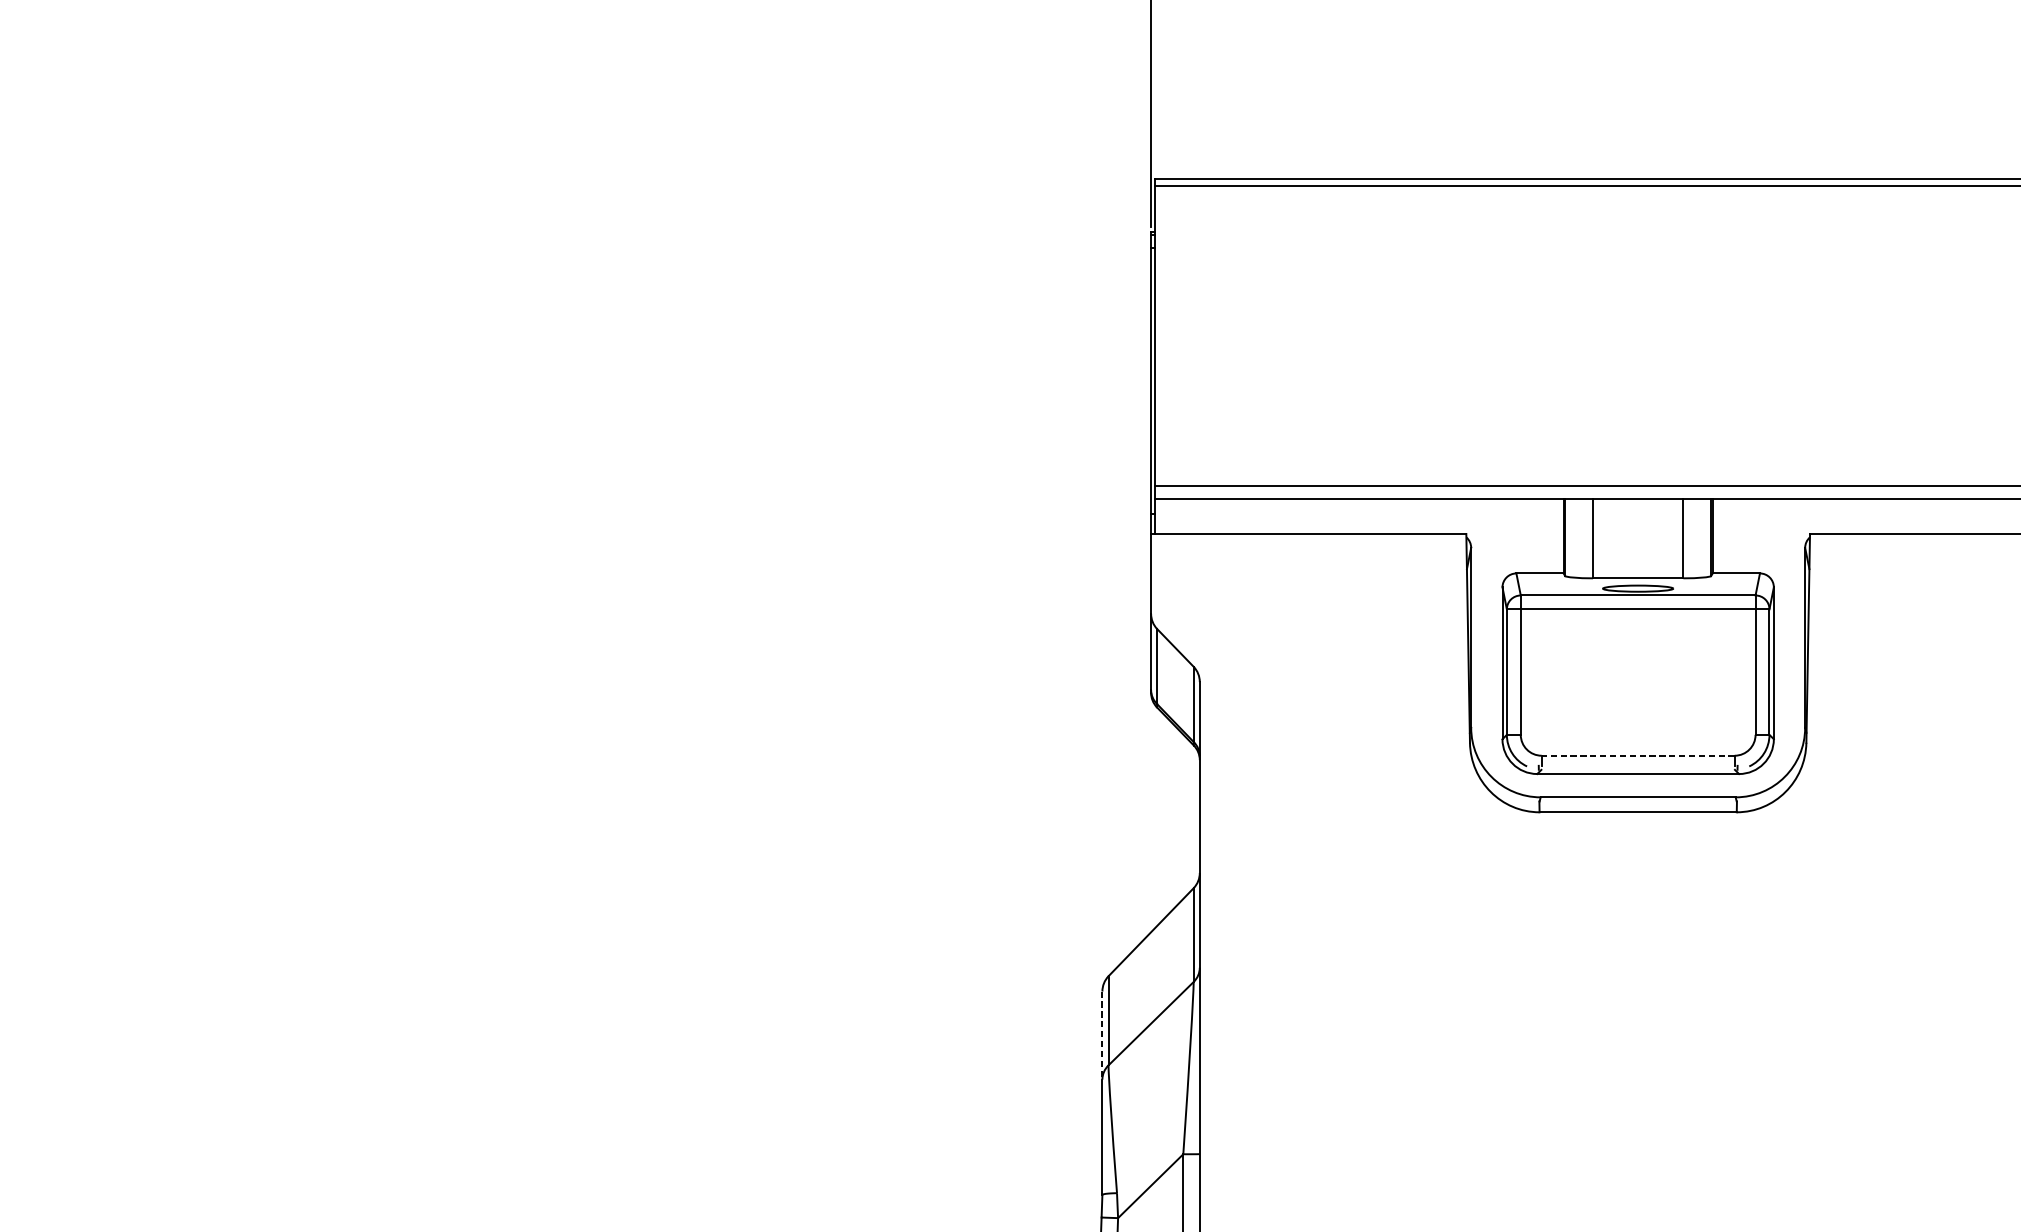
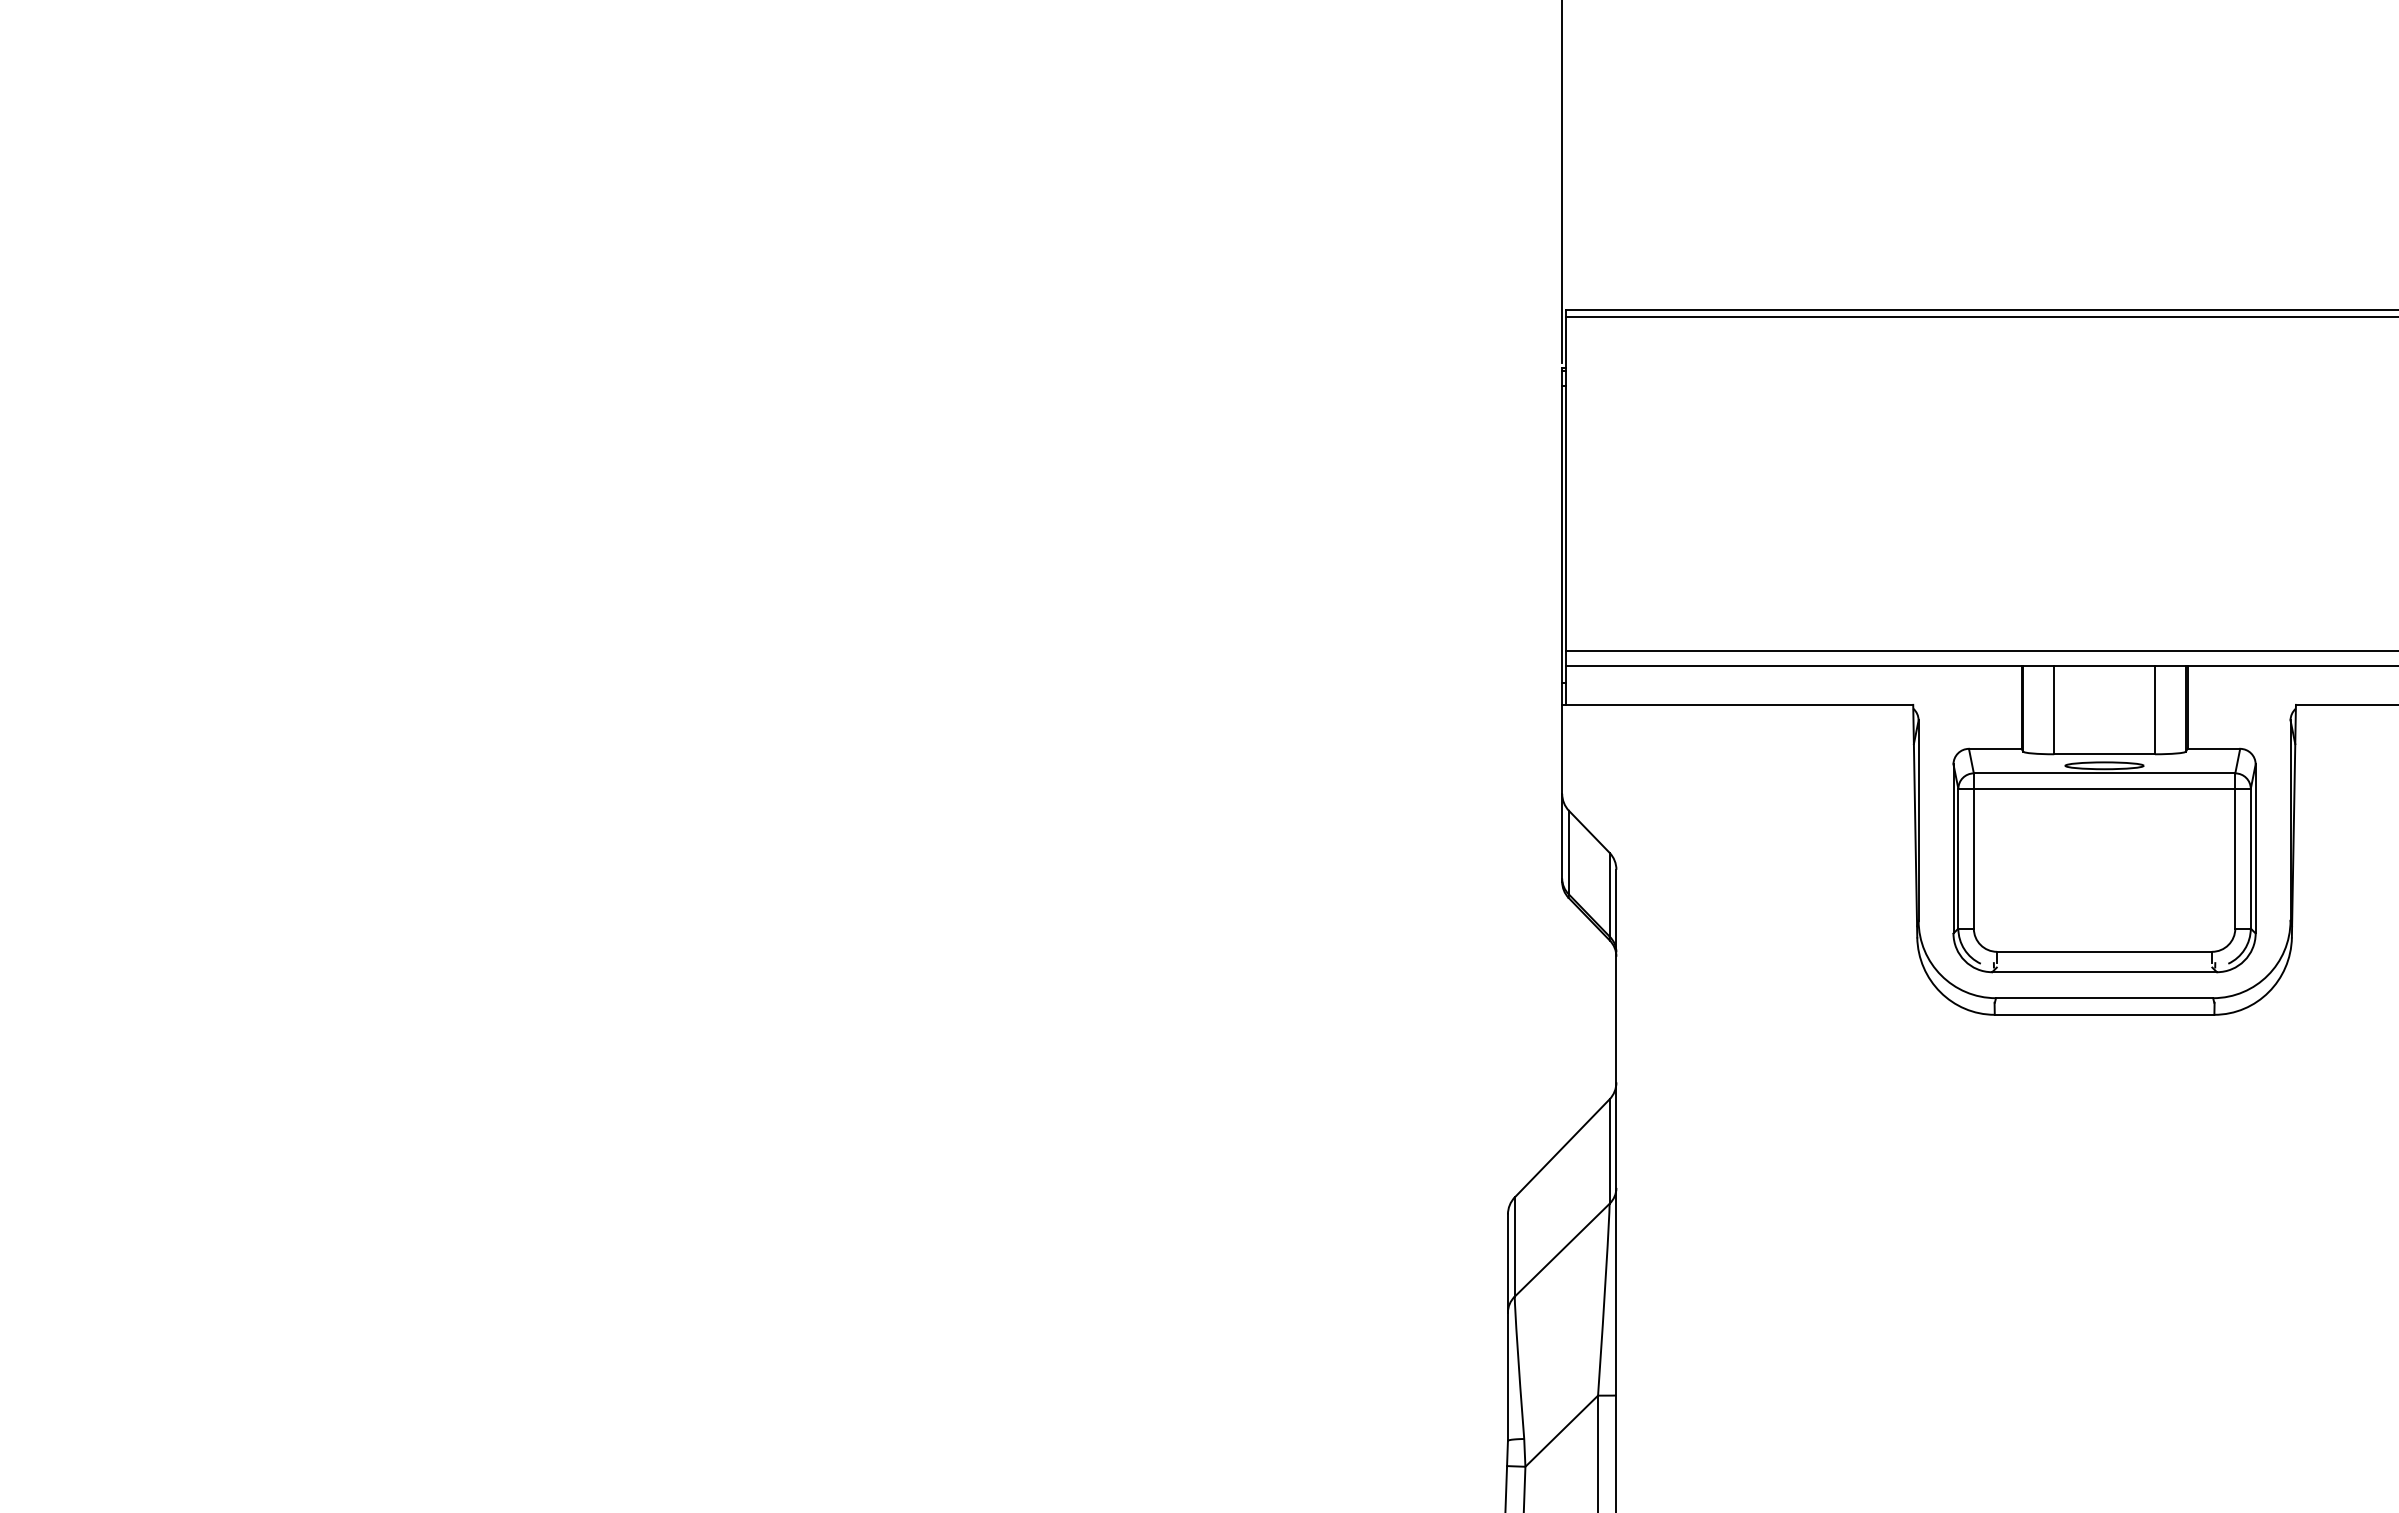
line: (1638, 755) -> (2104, 951), dashed -> solid
line: (1101, 1036) -> (1507, 1264), dashed -> solid

